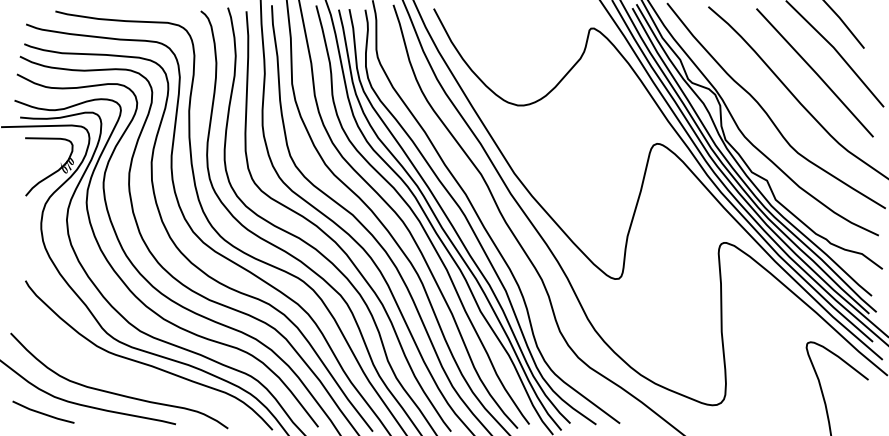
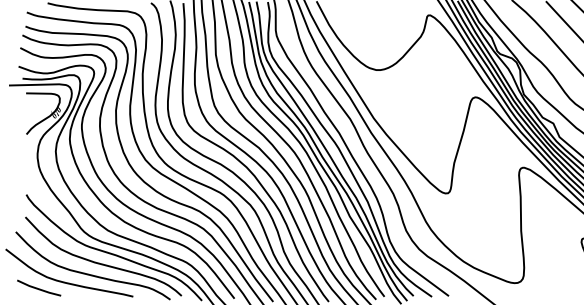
curve: (131, 377) -> (101, 263), added

